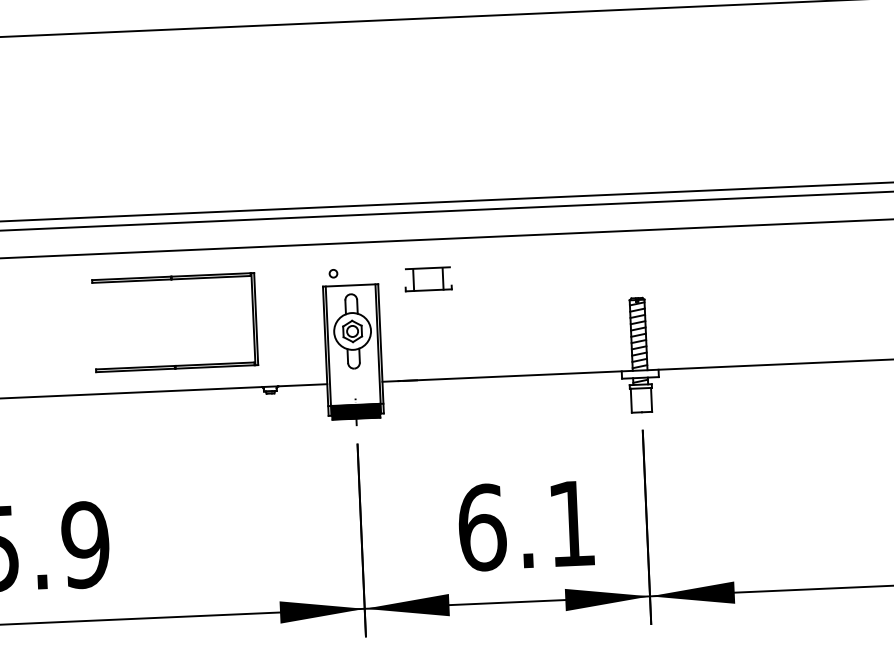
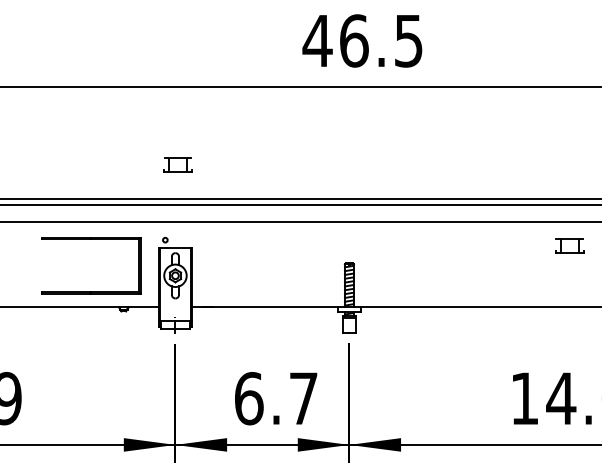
part: (427, 278) -> (177, 164), moved
part: (172, 279) -> (91, 239), moved
hatch: (356, 411) -> (175, 324), removed
text: (571, 523) -> (303, 398), 6.1 -> 6.7

